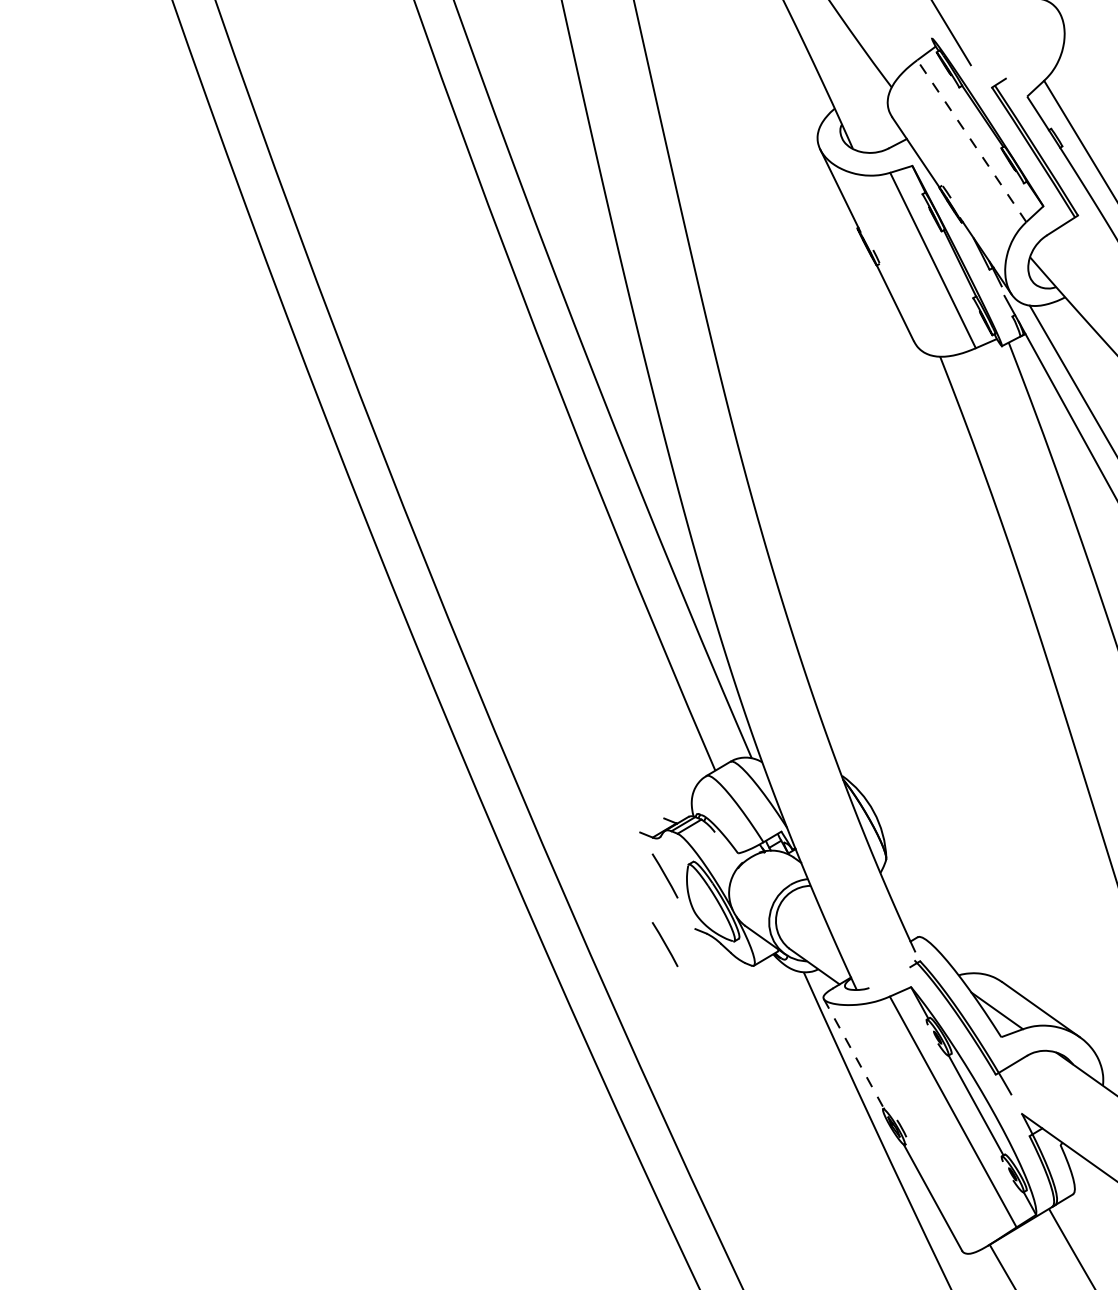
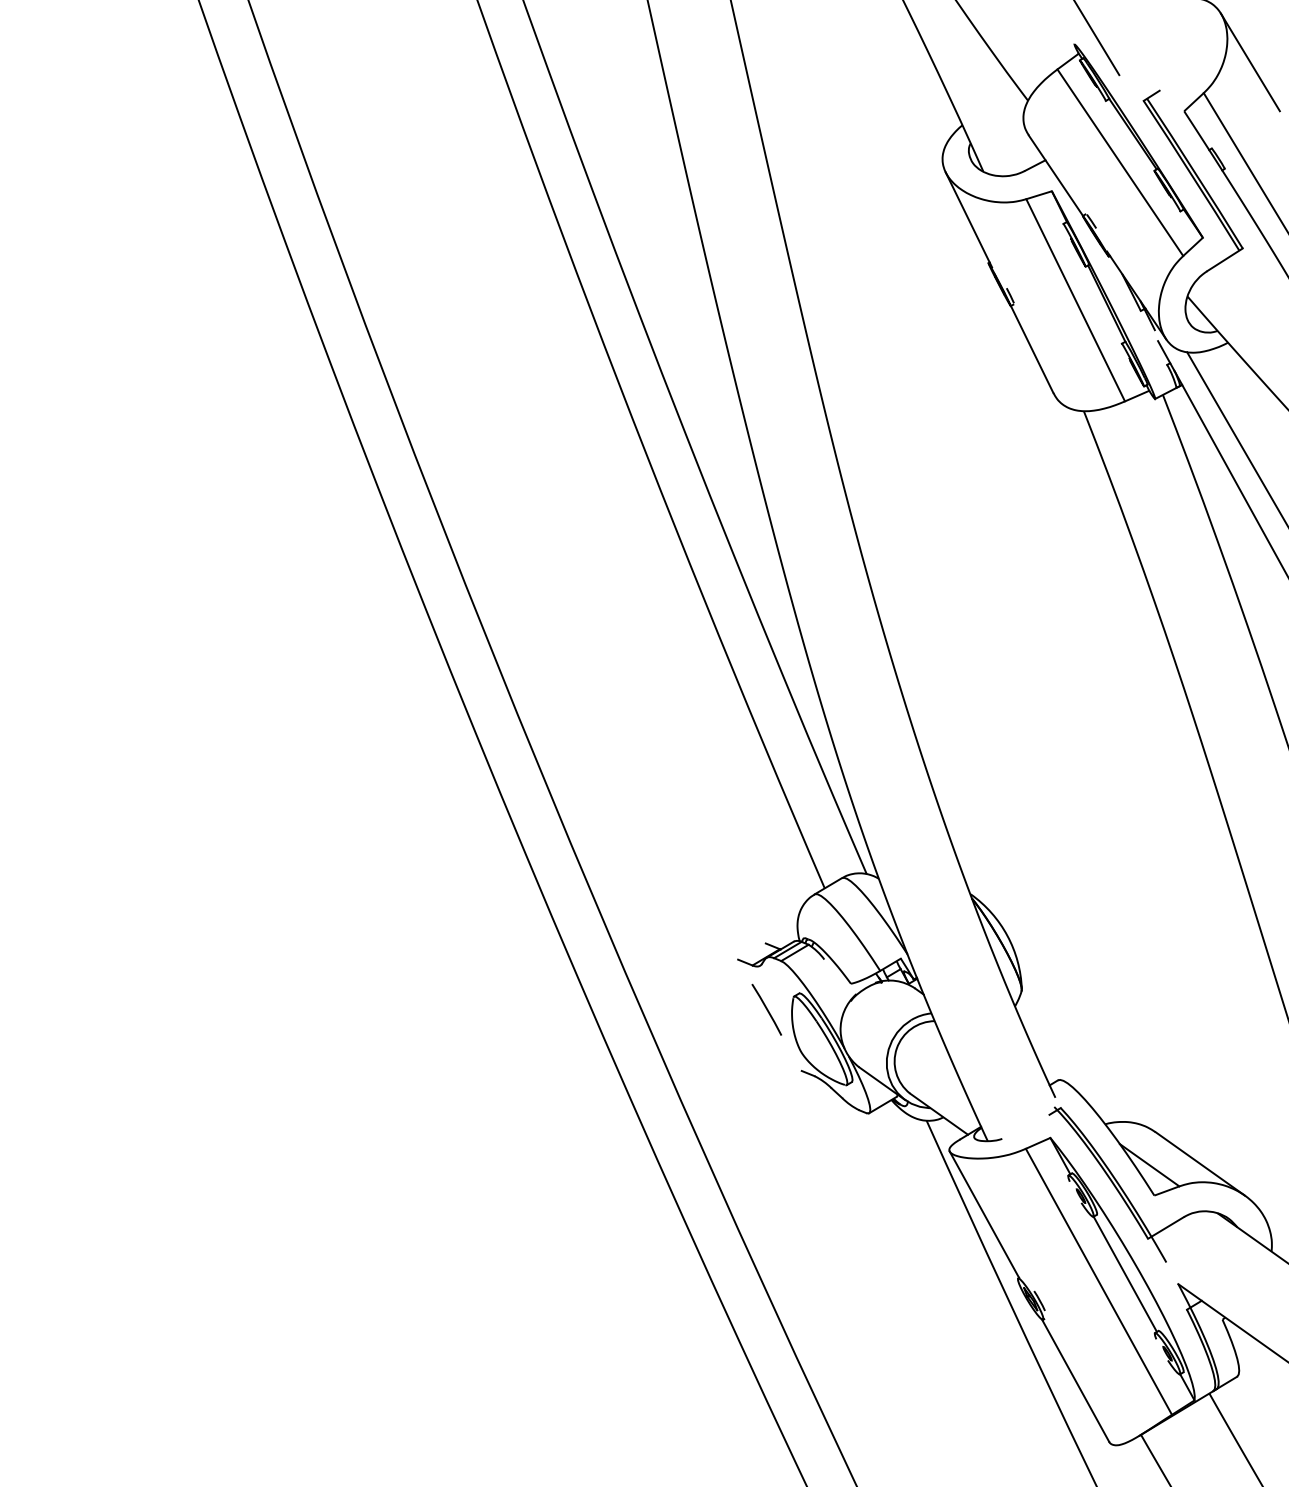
line: (1083, 54) -> (1249, 62), added
line: (971, 140) -> (1120, 162), dashed -> solid
line: (664, 944) -> (766, 1088), removed
line: (853, 1054) -> (984, 1215), dashed -> solid

